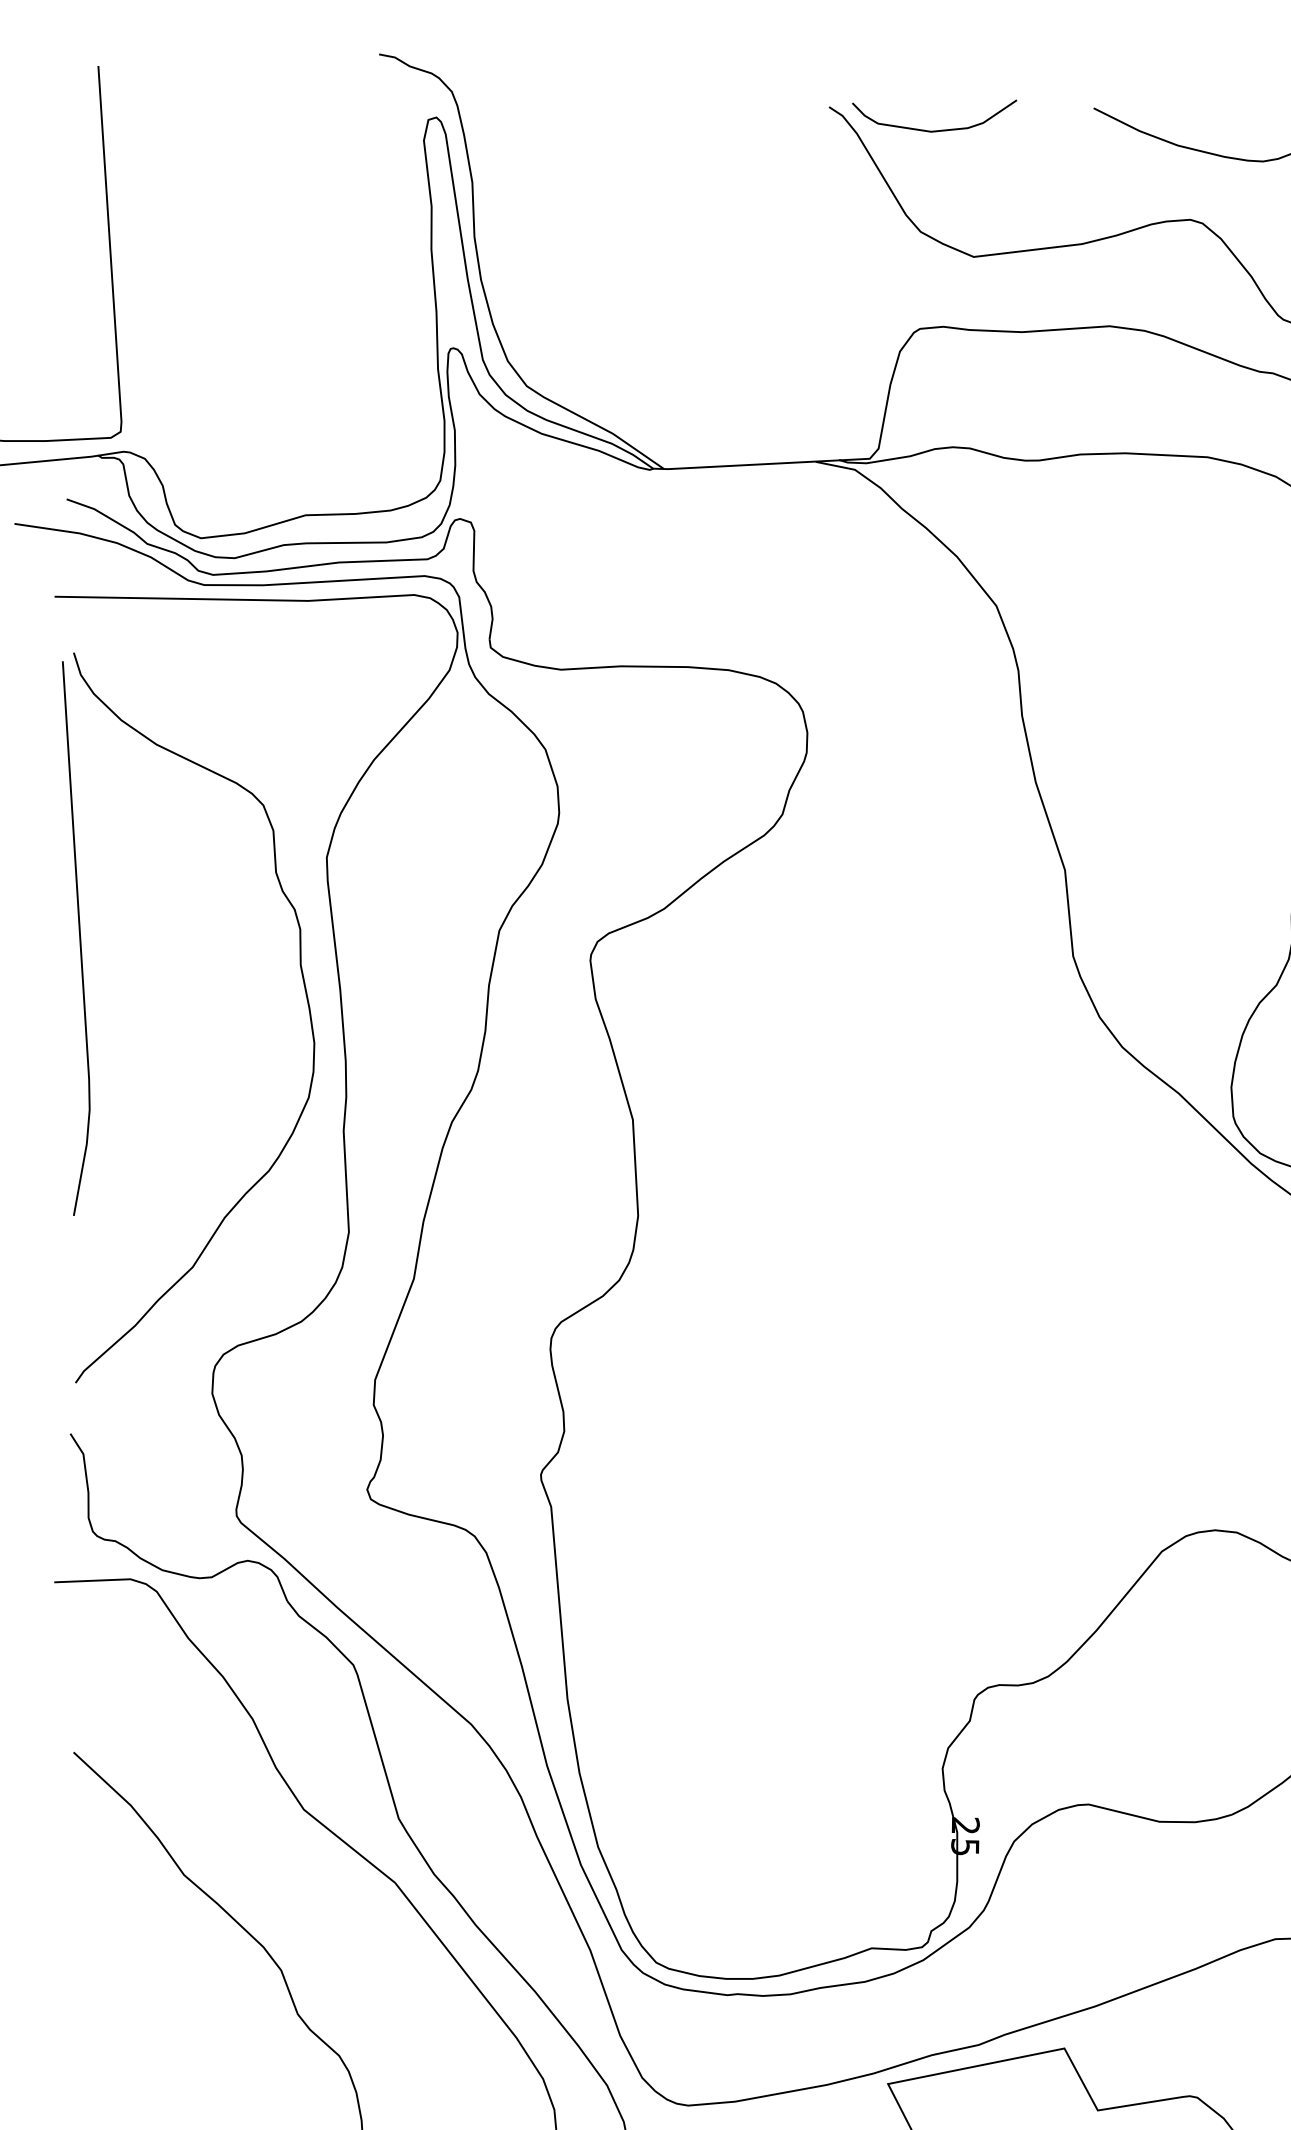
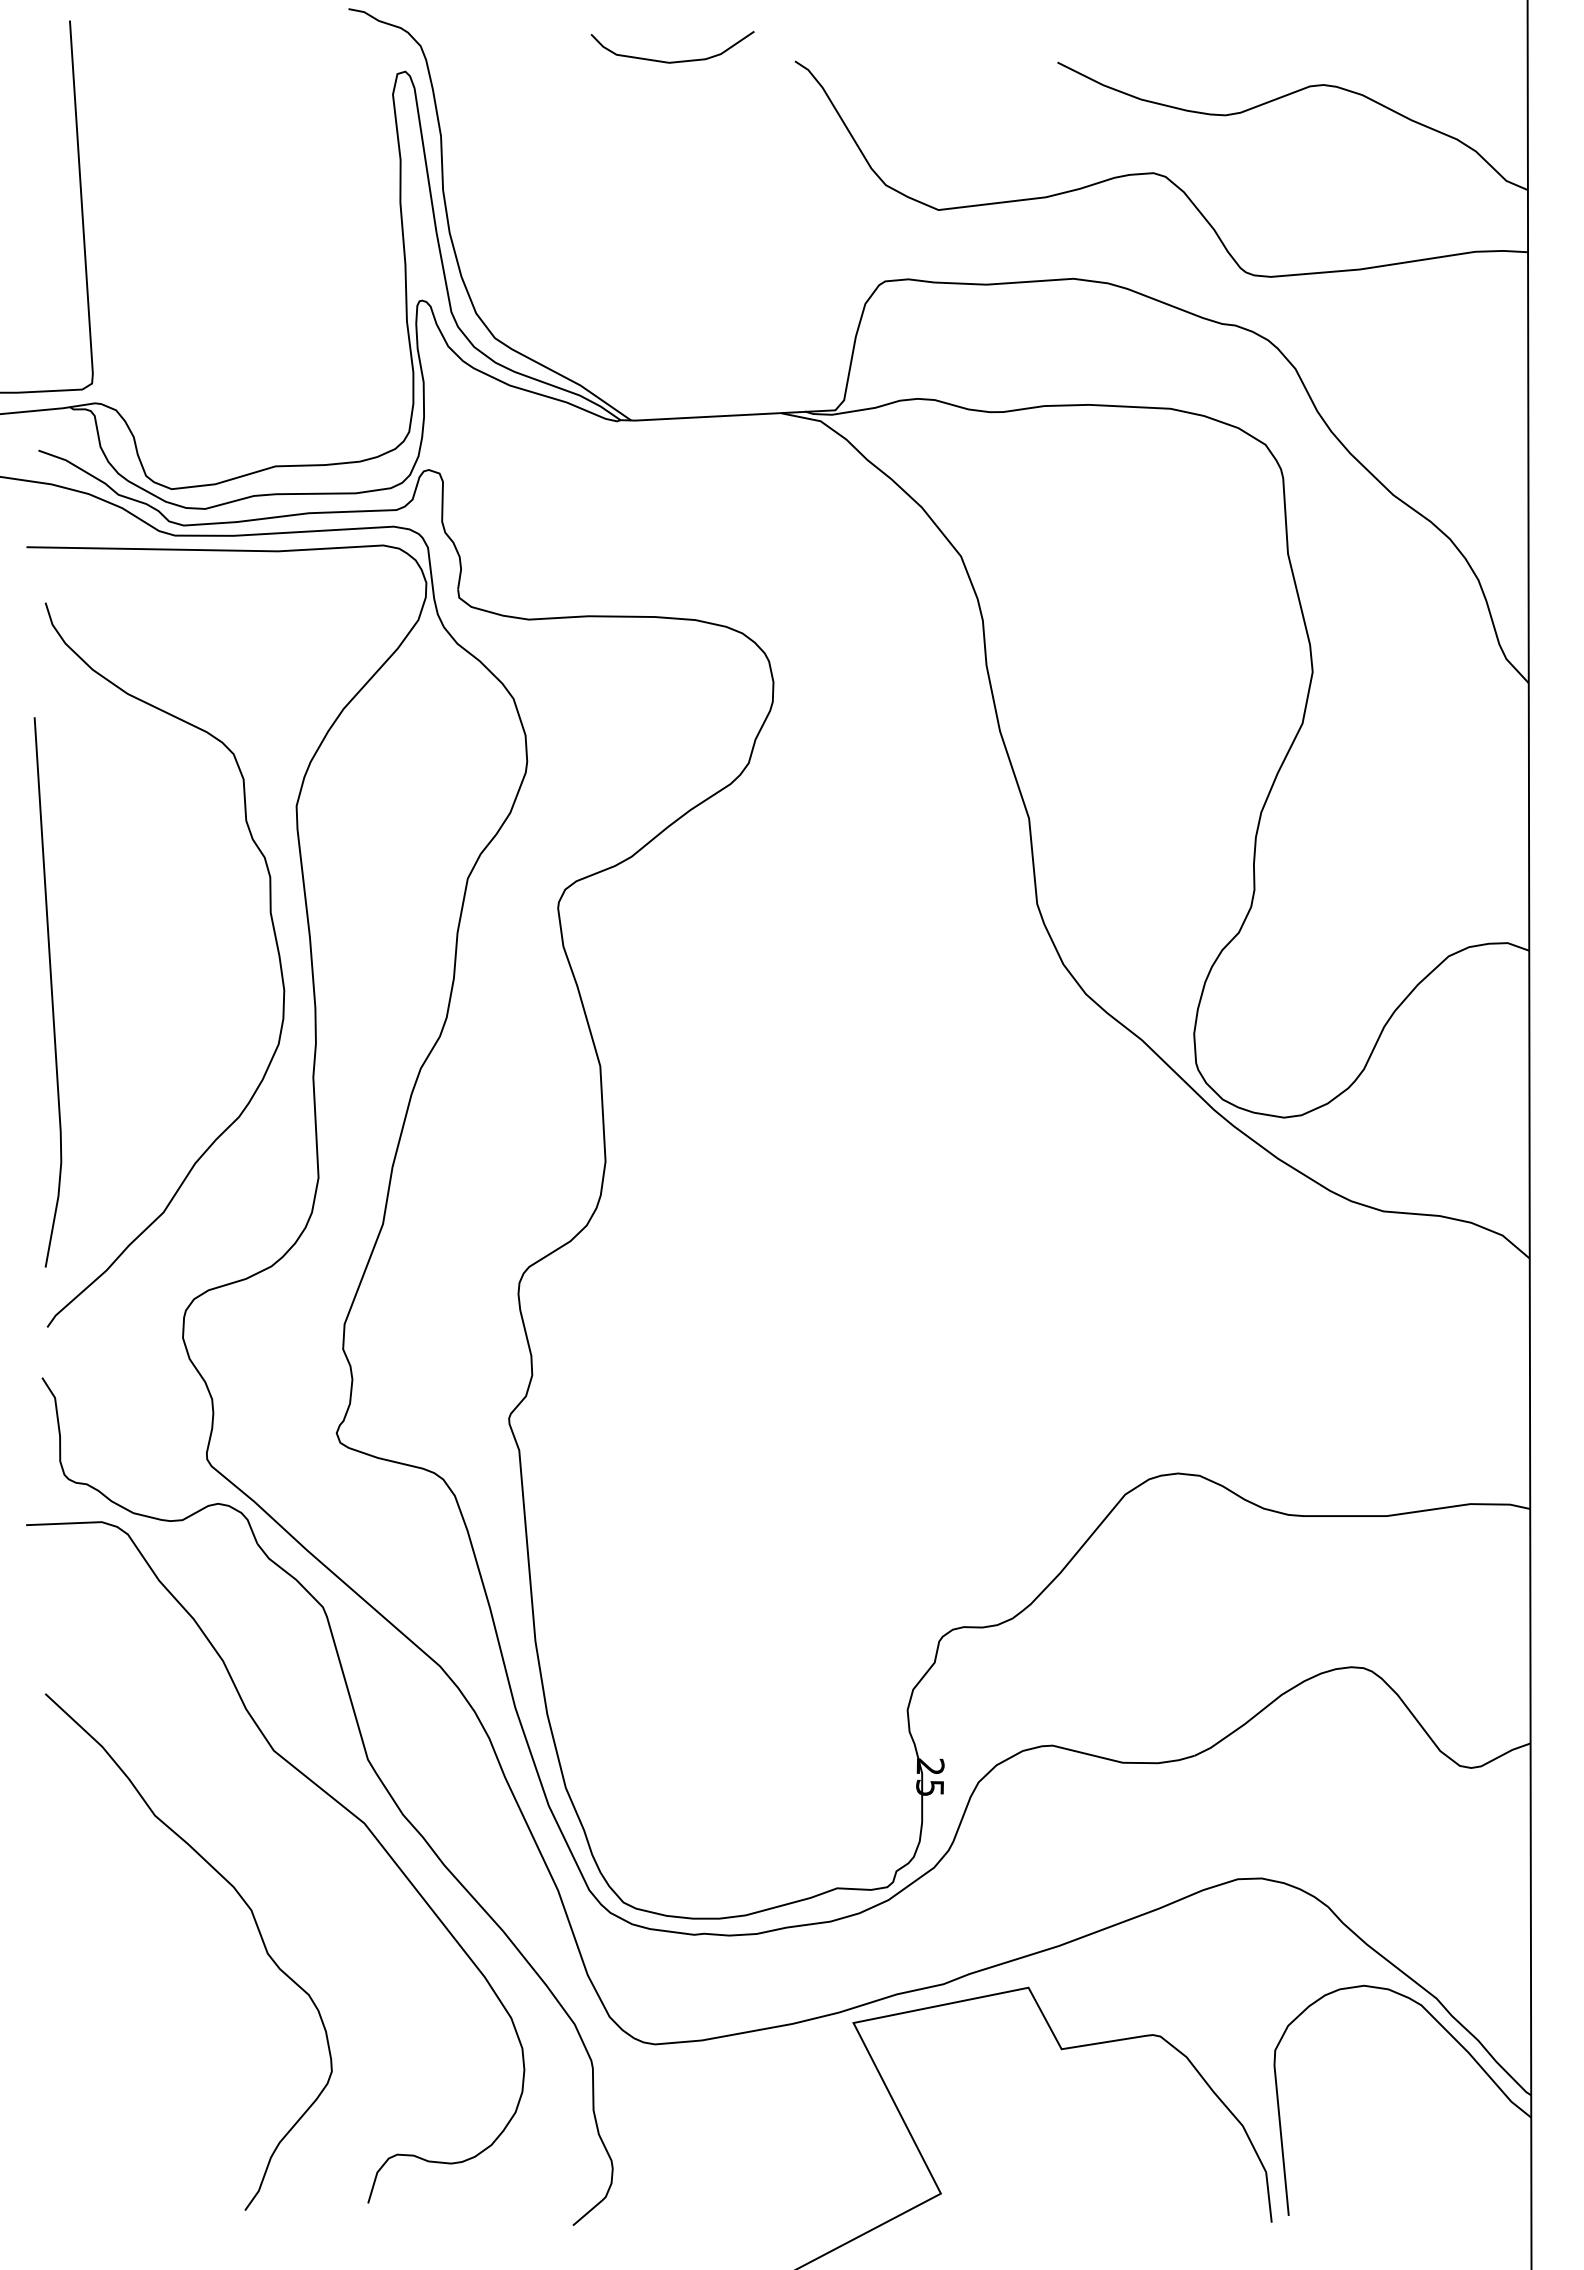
curve: (934, 130) -> (672, 61), moved
line: (79, 938) -> (51, 992), moved

